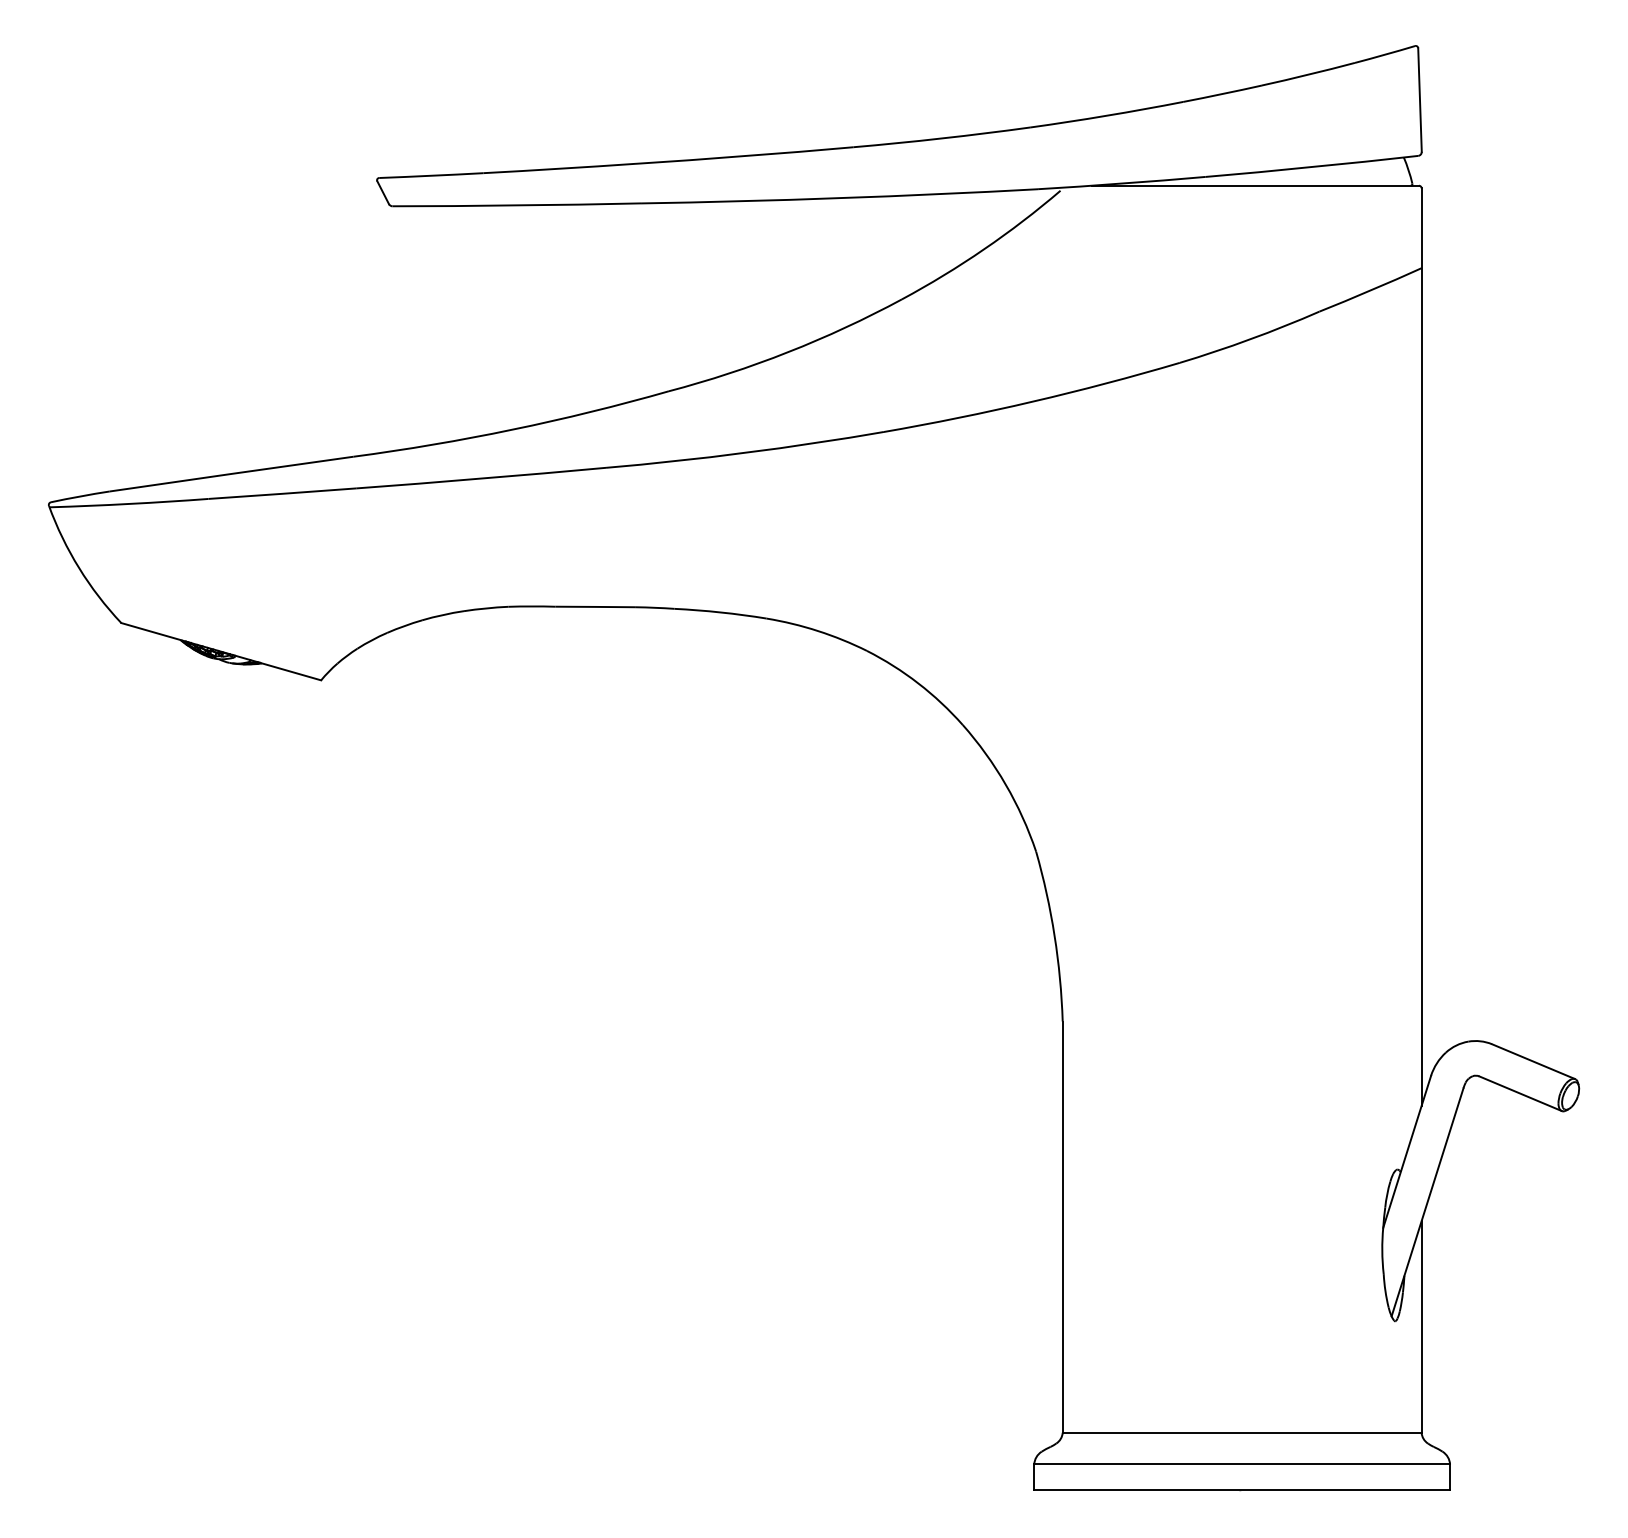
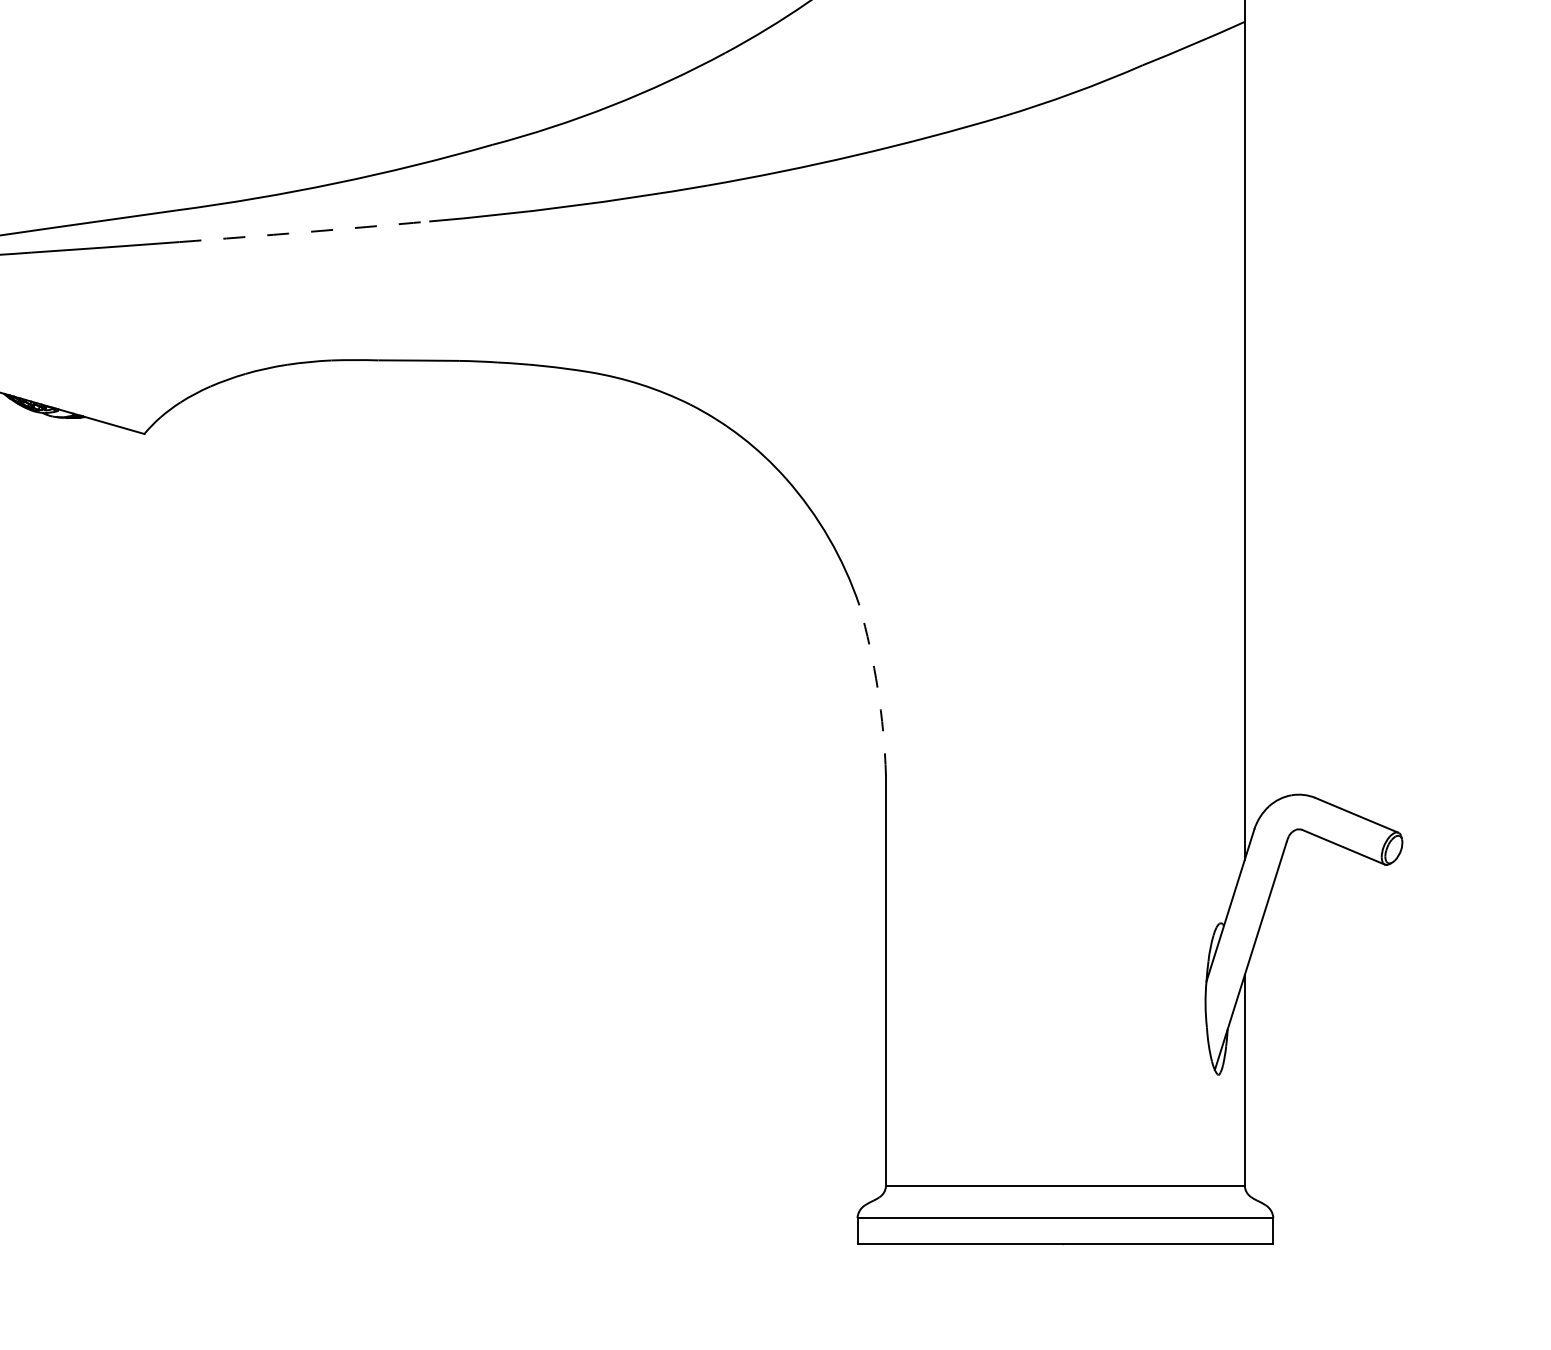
arc: (481, 478) -> (304, 232), solid -> dashed
arc: (1054, 935) -> (877, 689), solid -> dashed

